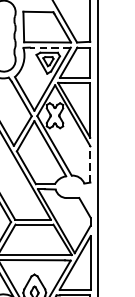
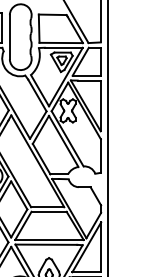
line: (50, 47) -> (63, 47), dashed -> solid
line: (89, 164) -> (100, 156), dashed -> solid

